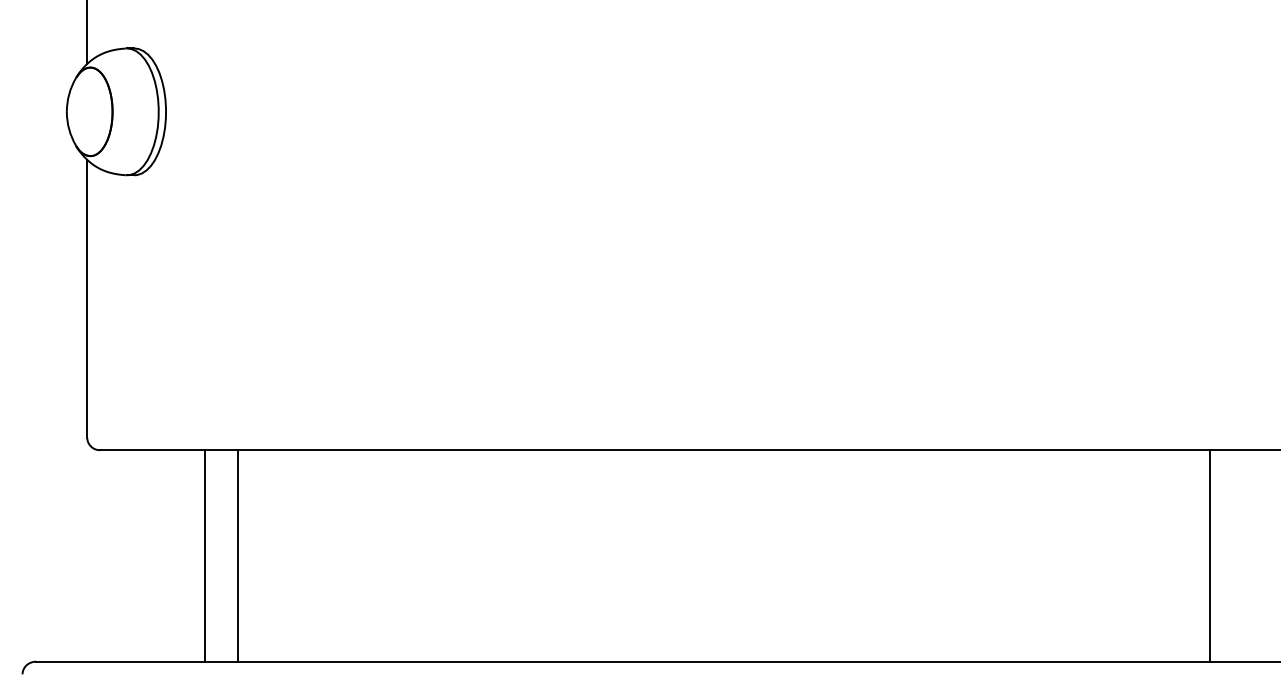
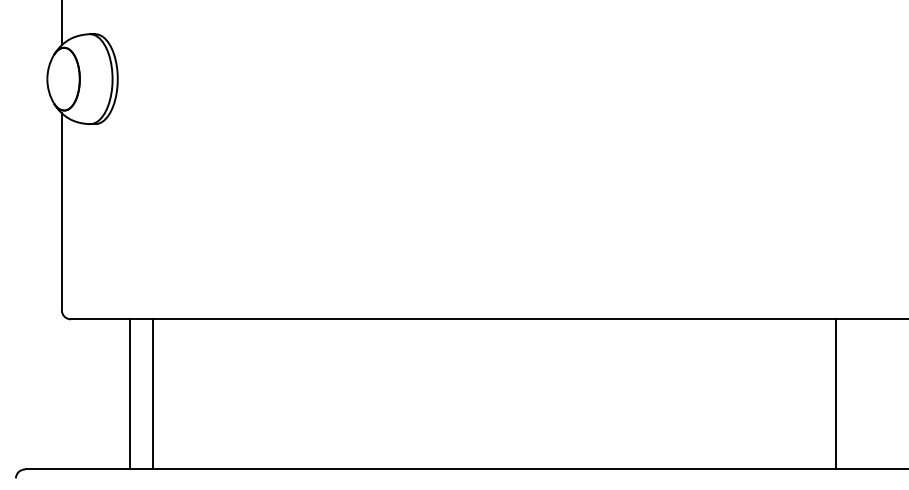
line: (205, 555) -> (130, 394), moved
line: (238, 555) -> (152, 394), moved
line: (1210, 555) -> (836, 394), moved

